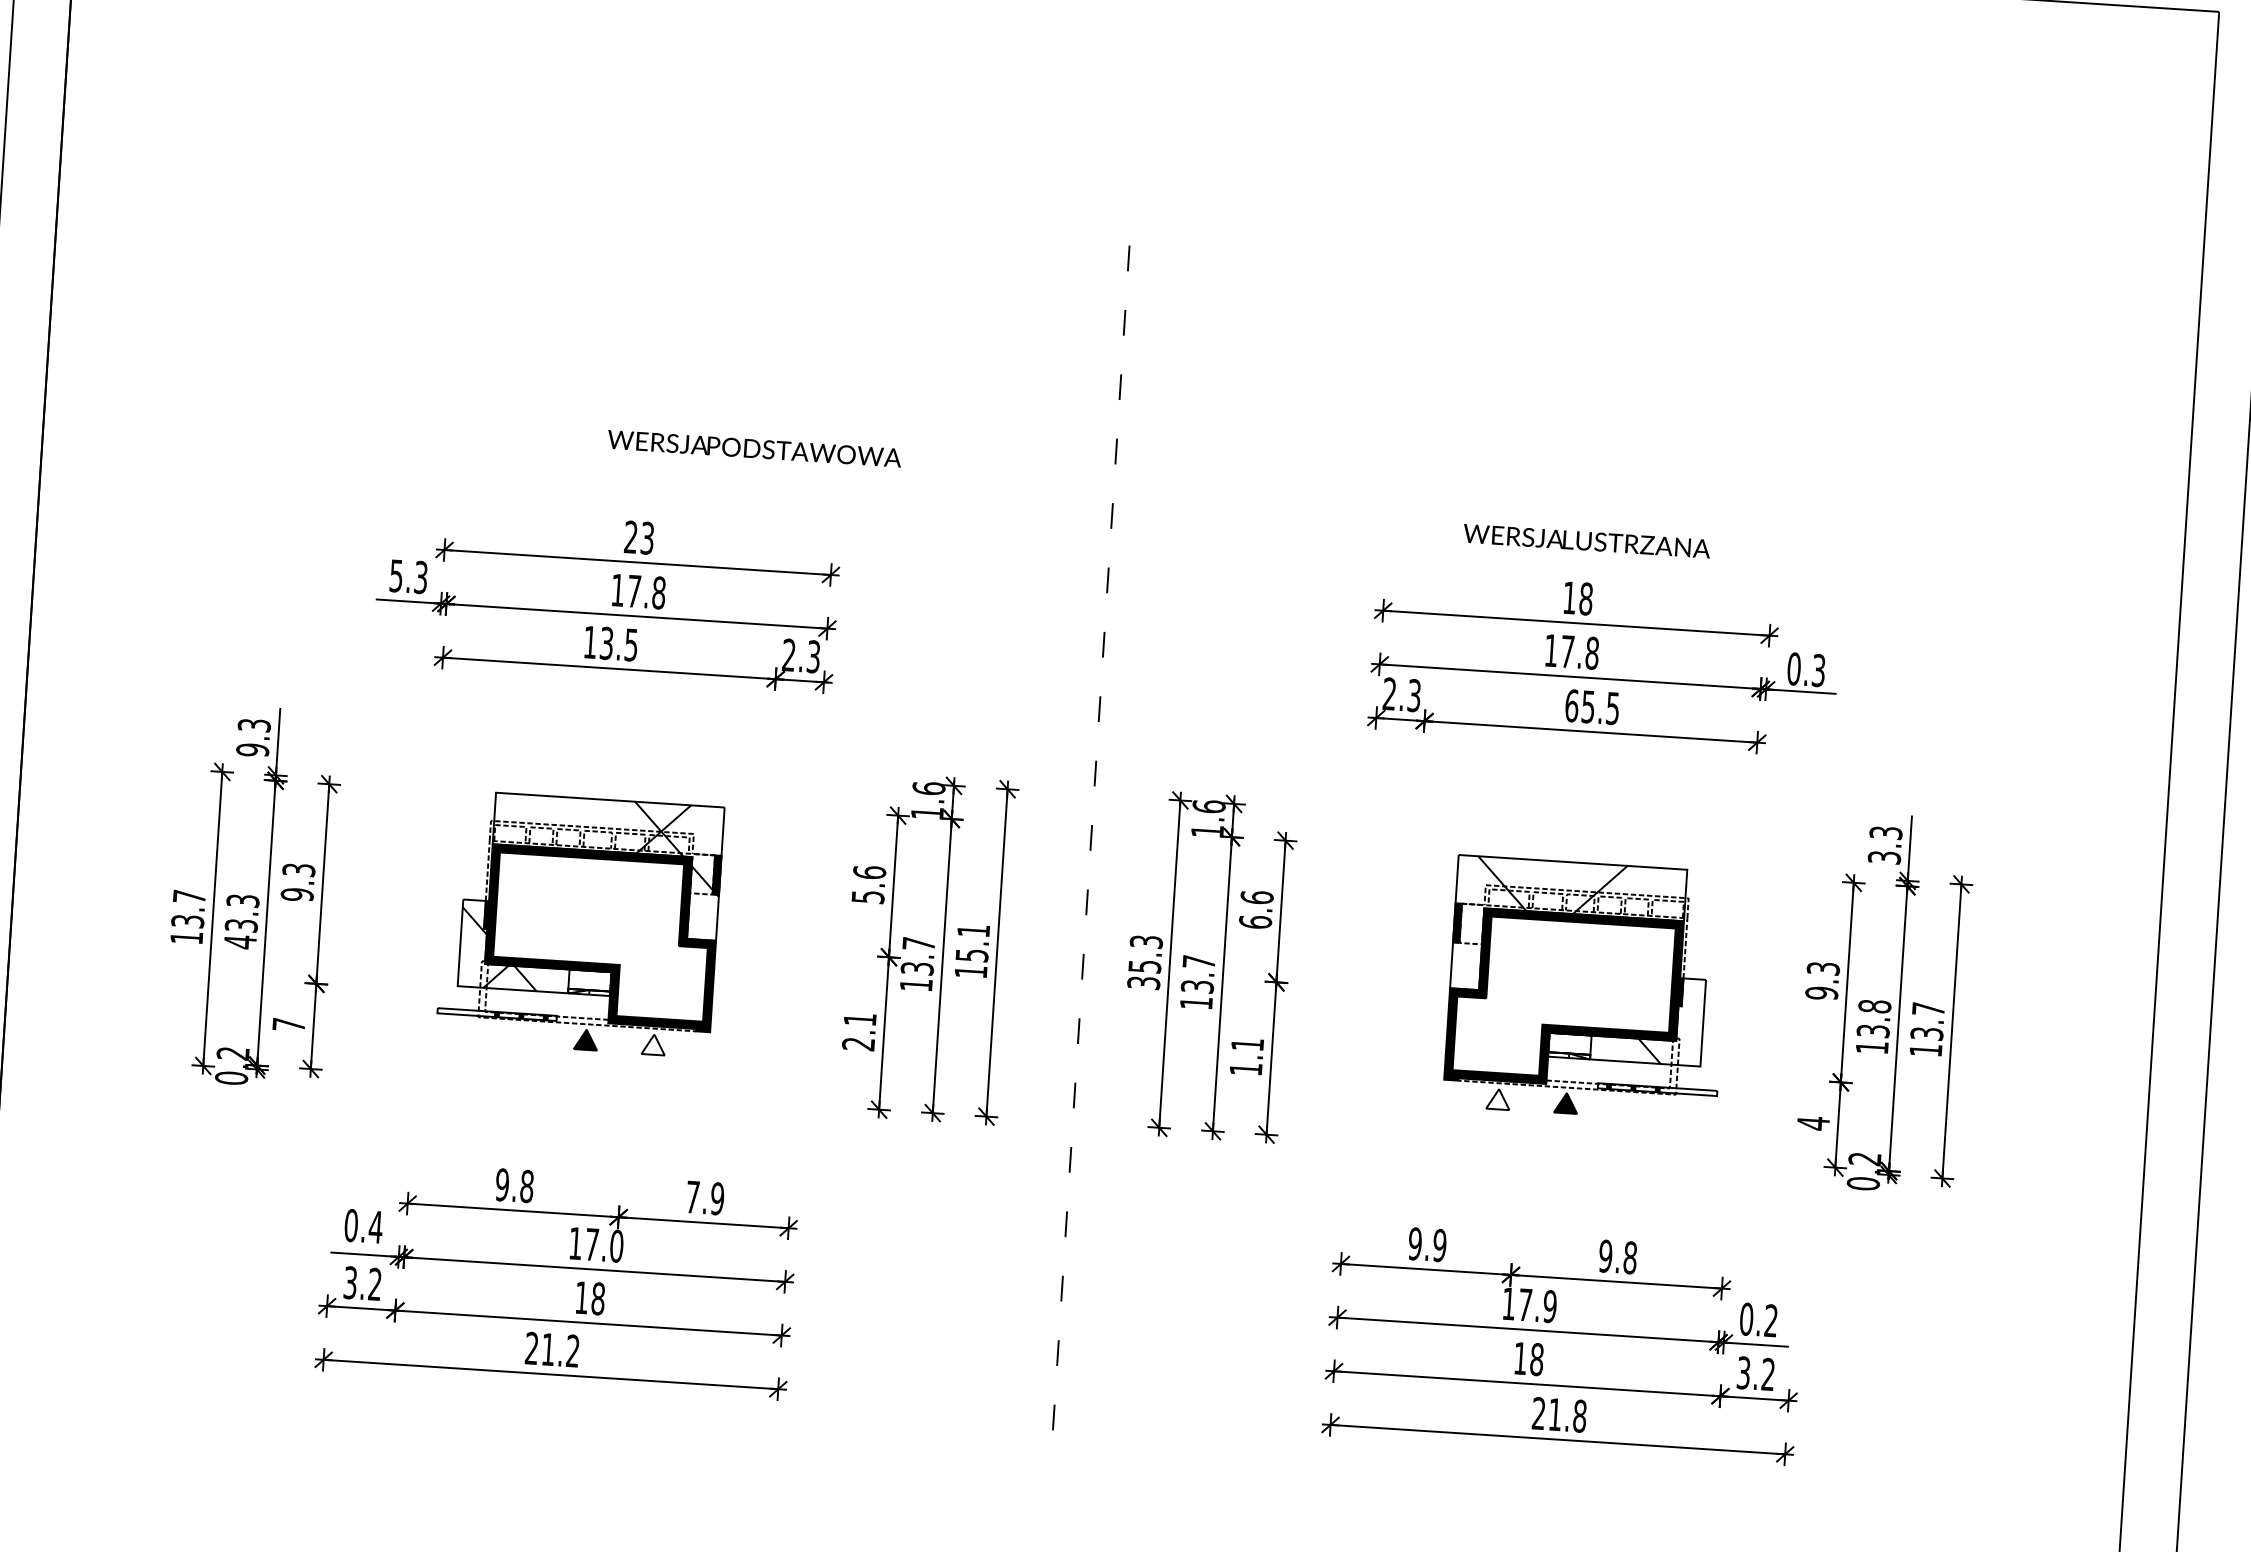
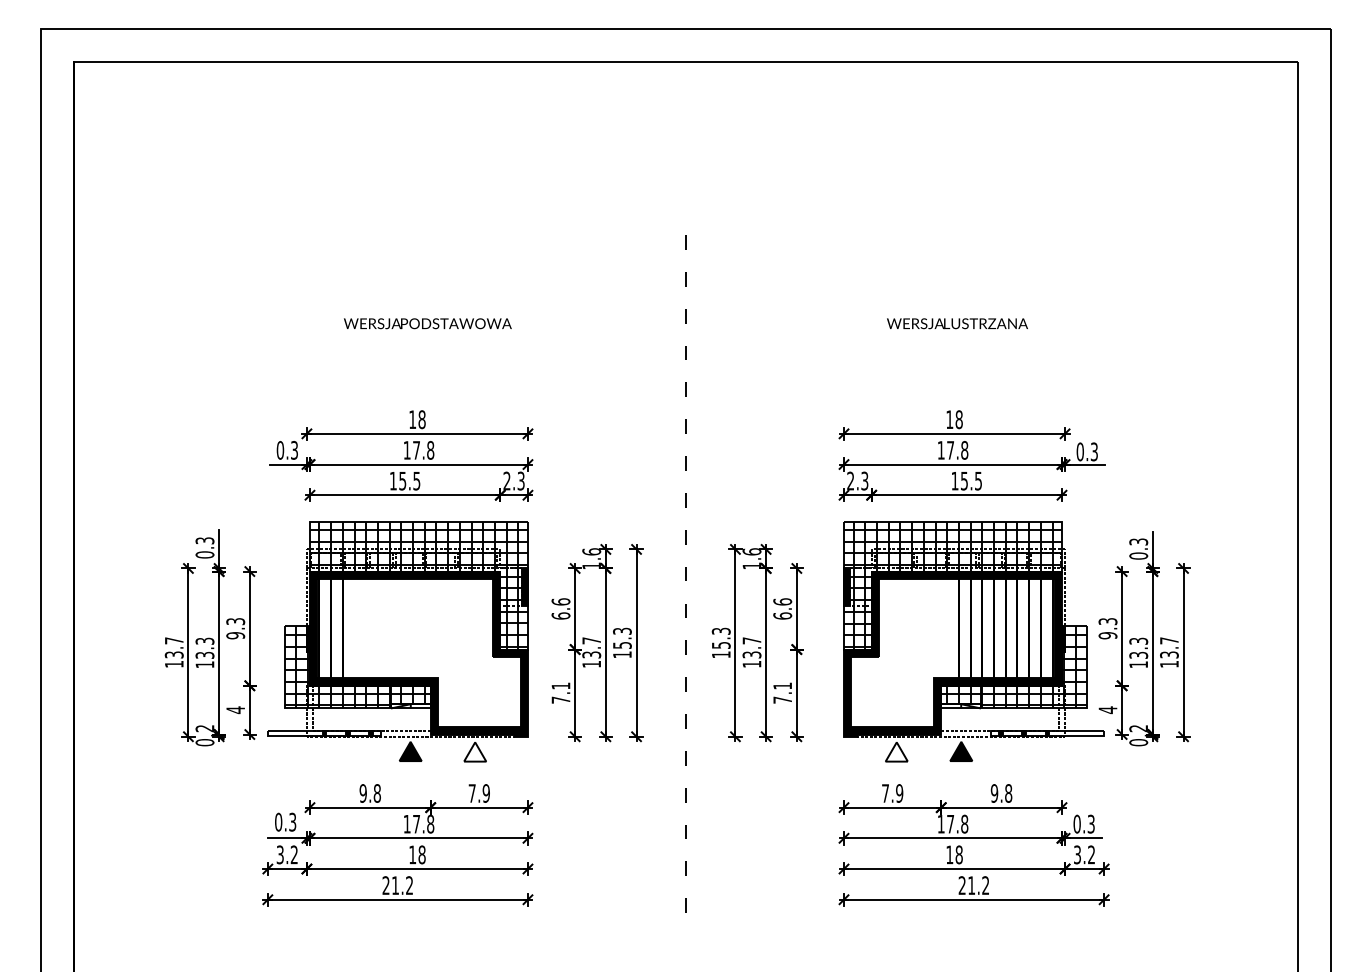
text: (754, 448) -> (427, 323), moved
text: (639, 537) -> (417, 419), 23 -> 18
text: (1586, 540) -> (957, 323), moved
text: (396, 576) -> (280, 450), 5.3 -> 0.3
text: (606, 642) -> (402, 480), 13.5 -> 15.5
text: (1571, 704) -> (954, 480), 65.5 -> 15.5
text: (253, 749) -> (205, 554), 9.3 -> 0.3
text: (1884, 856) -> (1138, 555), 3.3 -> 0.3
text: (867, 896) -> (560, 615), 5.6 -> 6.6
part: (579, 923) -> (397, 641), size x1.67
text: (973, 929) -> (622, 630), 15.1 -> 15.3
text: (239, 941) -> (204, 664), 43.3 -> 13.3
text: (1142, 982) -> (720, 654), 35.3 -> 15.3
part: (1586, 988) -> (973, 641), size x1.67
text: (1874, 1005) -> (1138, 640), 13.8 -> 13.3
text: (288, 1025) -> (235, 710), 7 -> 4
text: (857, 1042) -> (560, 699), 2.1 -> 7.1
text: (1245, 1068) -> (782, 699), 1.1 -> 7.1
text: (375, 1225) -> (292, 821), 0.4 -> 0.3
text: (1415, 1243) -> (885, 793), 9.9 -> 7.9
text: (616, 1246) -> (430, 824), 17.0 -> 17.8
text: (1549, 1307) -> (964, 824), 17.9 -> 17.8
text: (1769, 1321) -> (1090, 824), 0.2 -> 0.3
text: (1579, 1416) -> (985, 885), 21.8 -> 21.2

